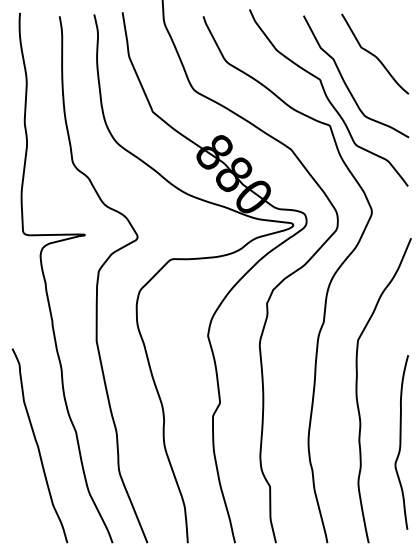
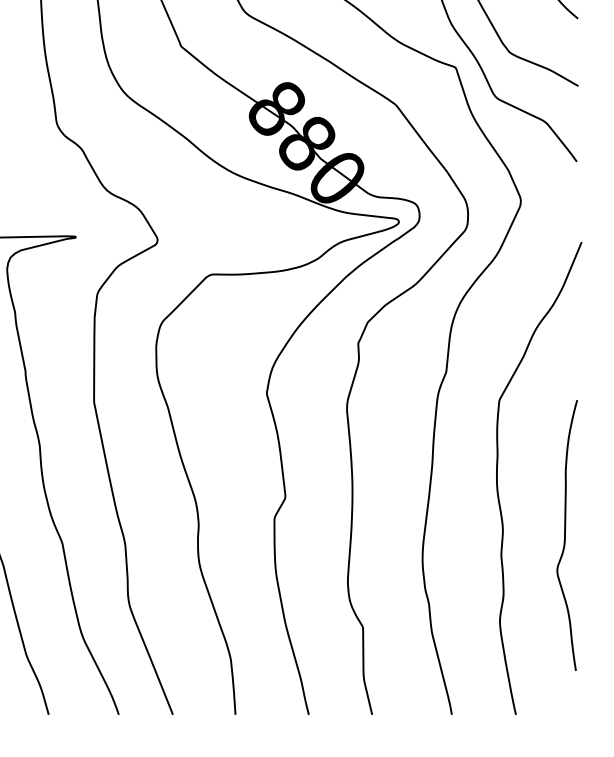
curve: (401, 442) -> (566, 535), moved

